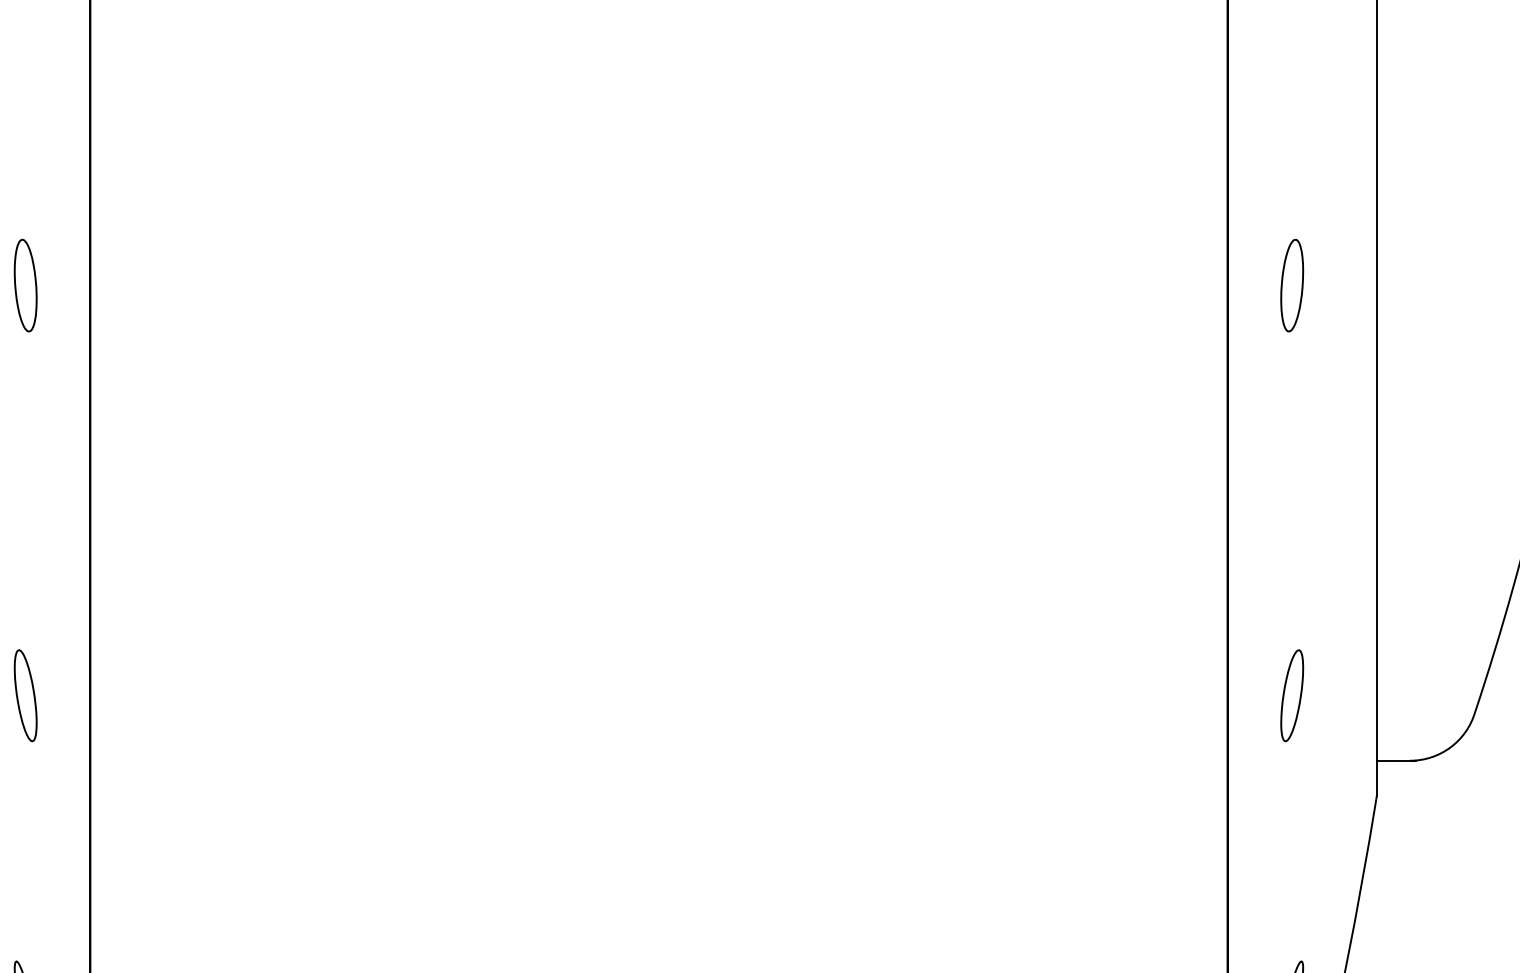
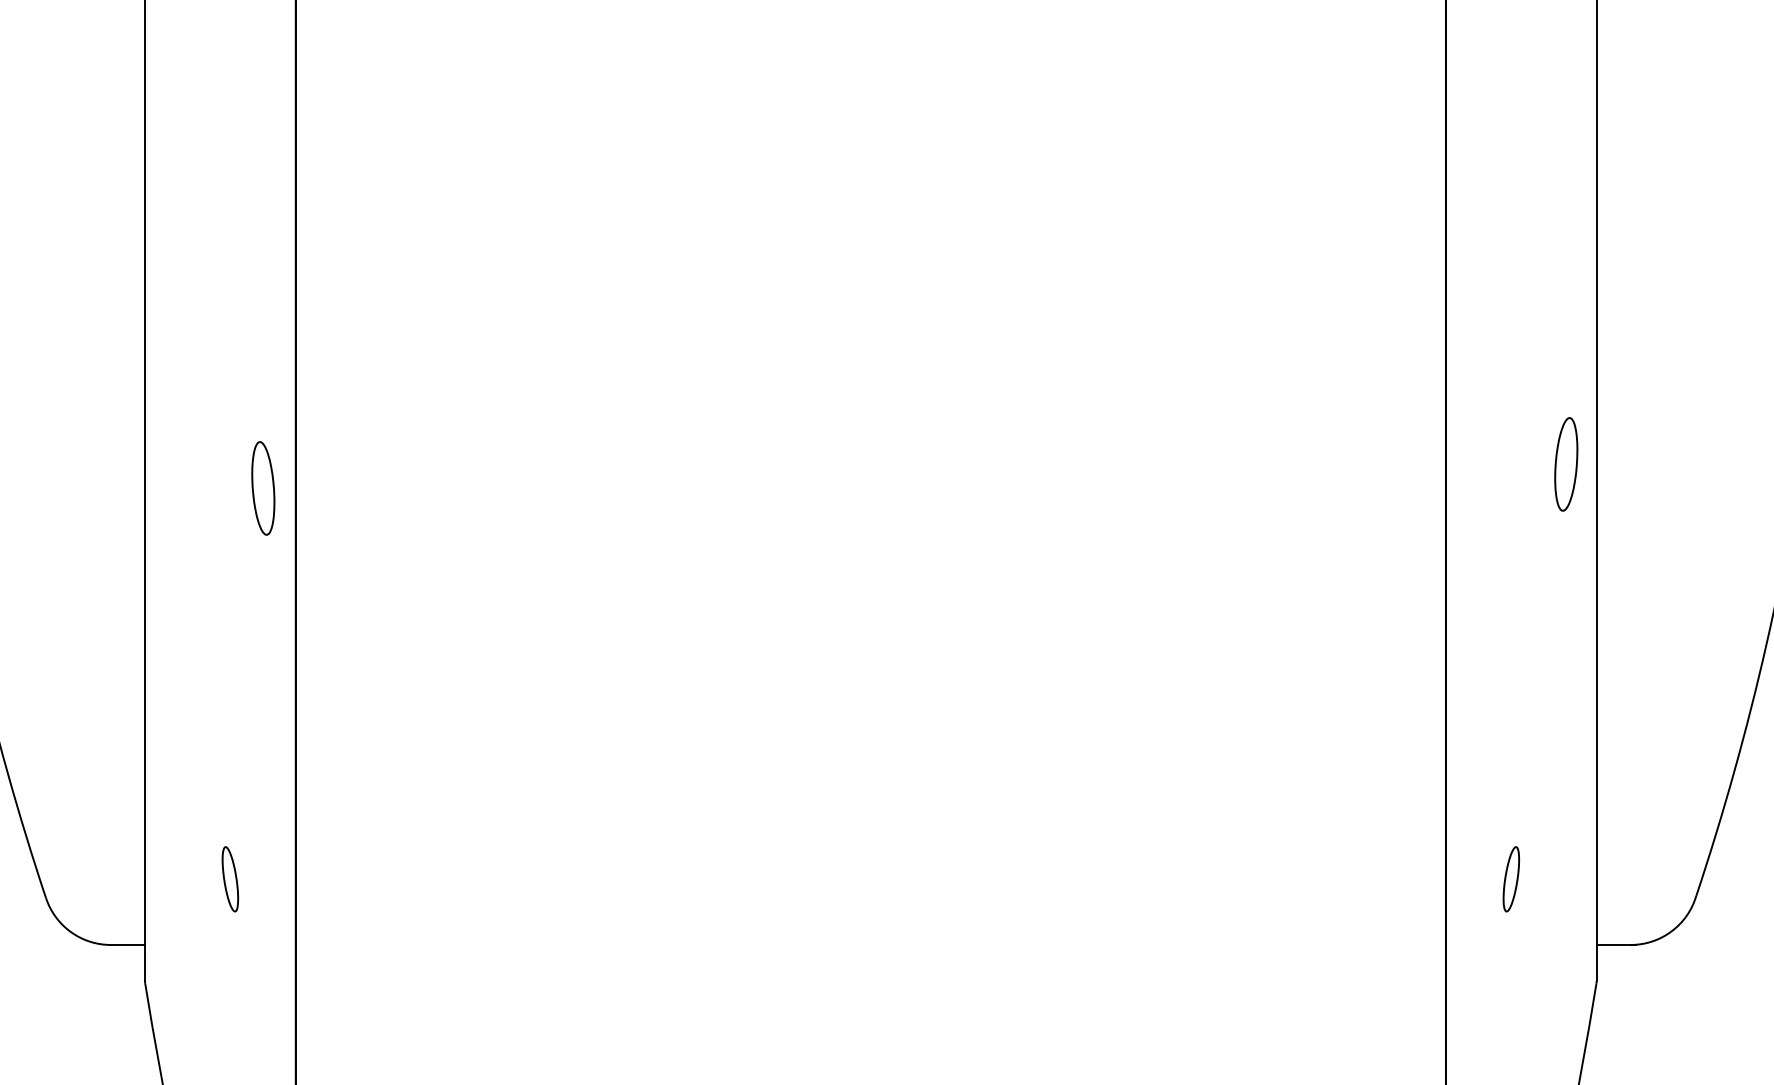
part: (25, 285) -> (263, 488), moved
part: (1292, 285) -> (1566, 464), moved
part: (25, 696) -> (230, 879), size x0.7
part: (1292, 696) -> (1511, 879), size x0.7

